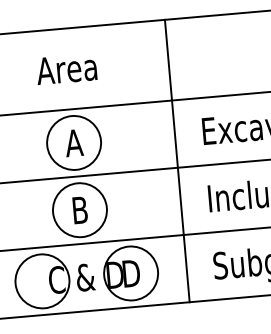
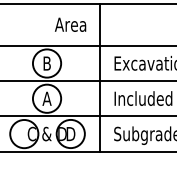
text: (66, 68) -> (70, 24), moved
text: (73, 143) -> (46, 63), A -> B
text: (78, 209) -> (46, 98), B -> A

